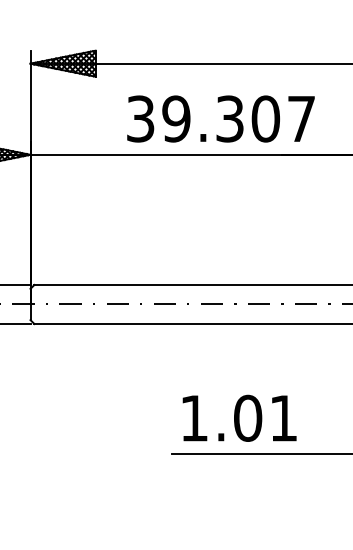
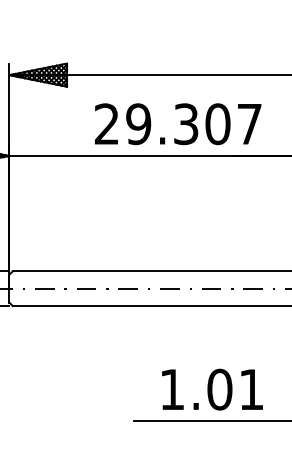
text: (140, 118) -> (106, 123), 39.307 -> 29.307
text: (239, 417) -> (212, 388), moved

